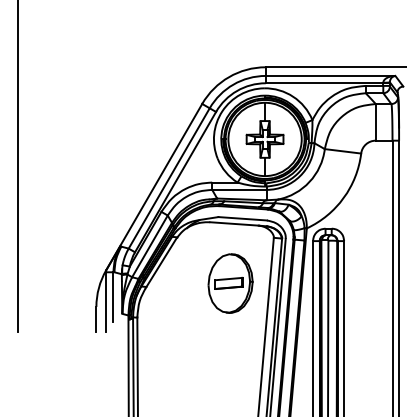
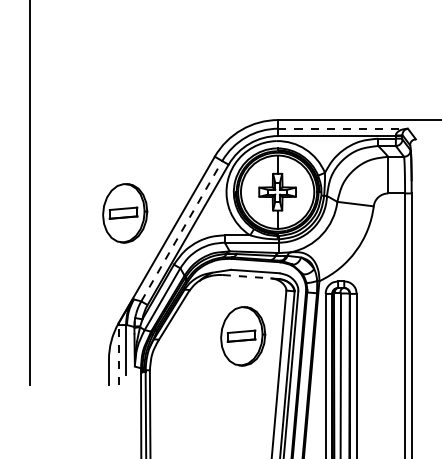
line: (330, 75) -> (343, 128), solid -> dashed
part: (112, 160) -> (125, 213), added
line: (169, 177) -> (182, 230), solid -> dashed
line: (234, 223) -> (247, 276), solid -> dashed
line: (105, 302) -> (118, 355), solid -> dashed

